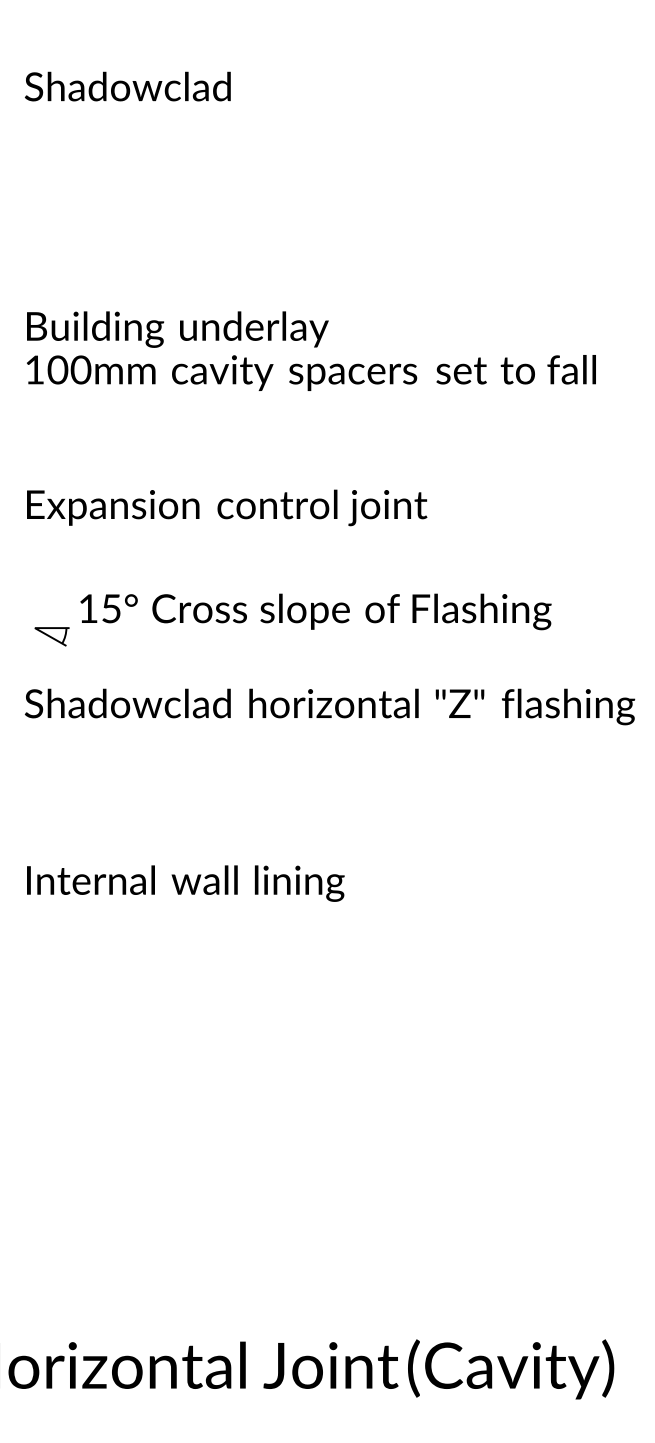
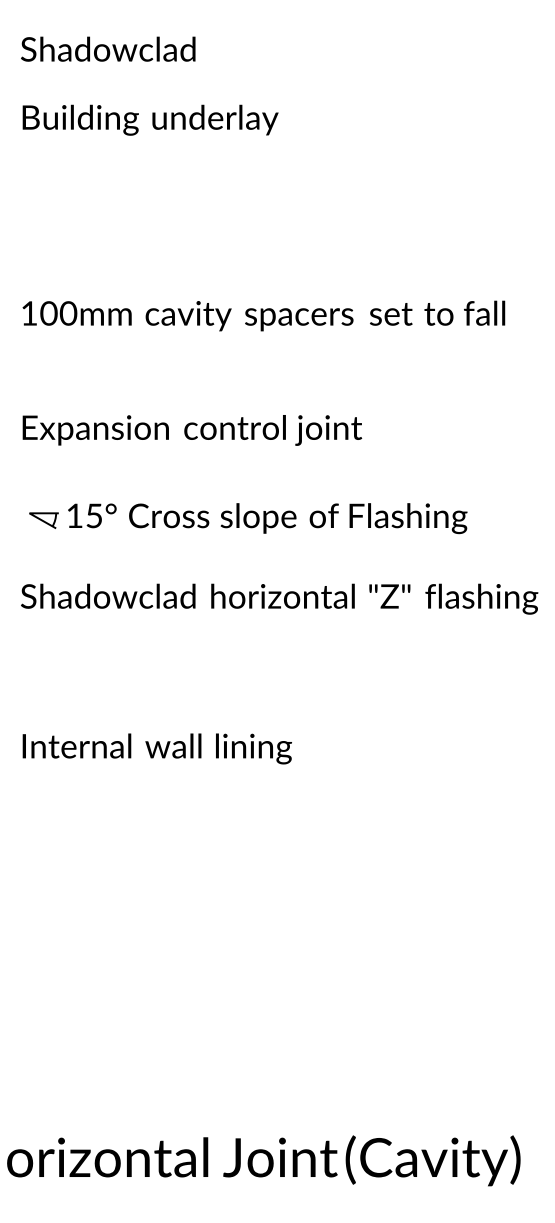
text: (128, 85) -> (108, 48), moved
text: (177, 328) -> (150, 119), moved
part: (51, 636) -> (43, 520), moved

